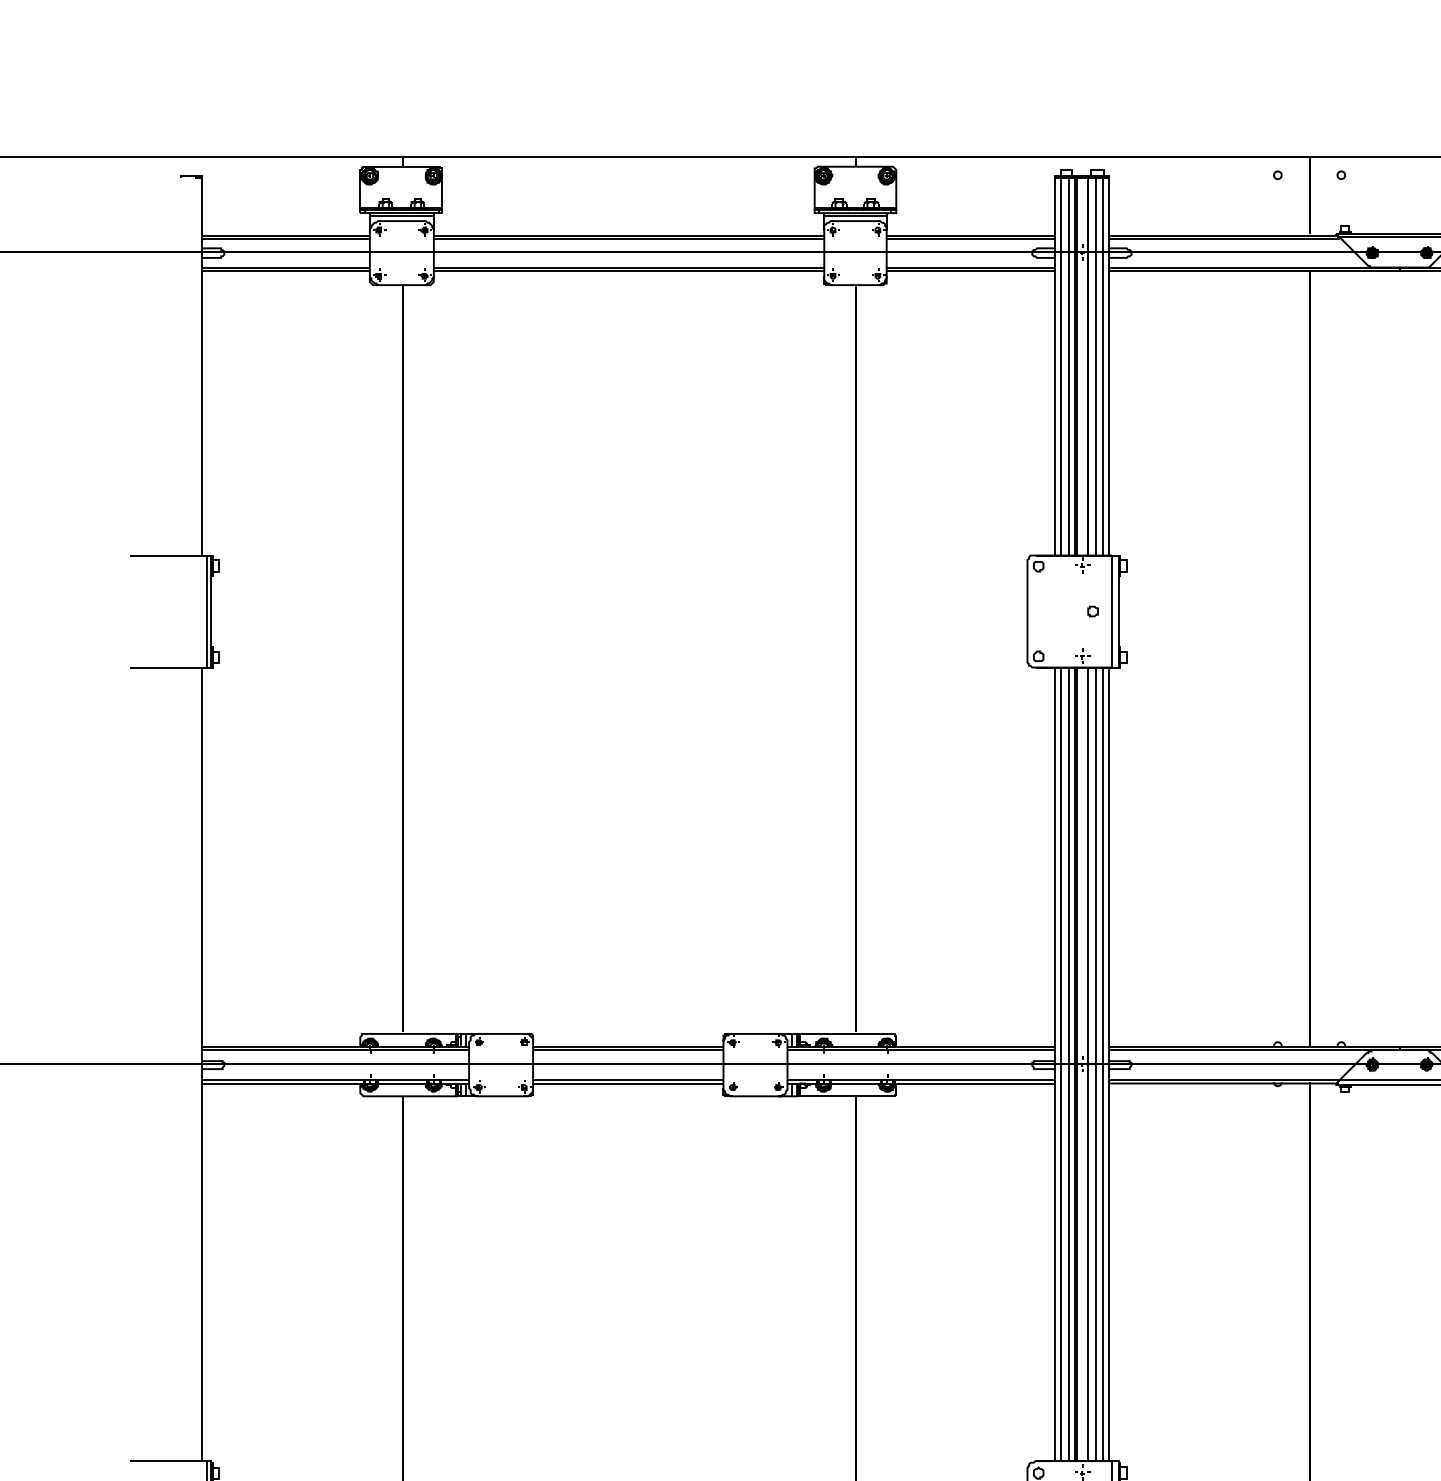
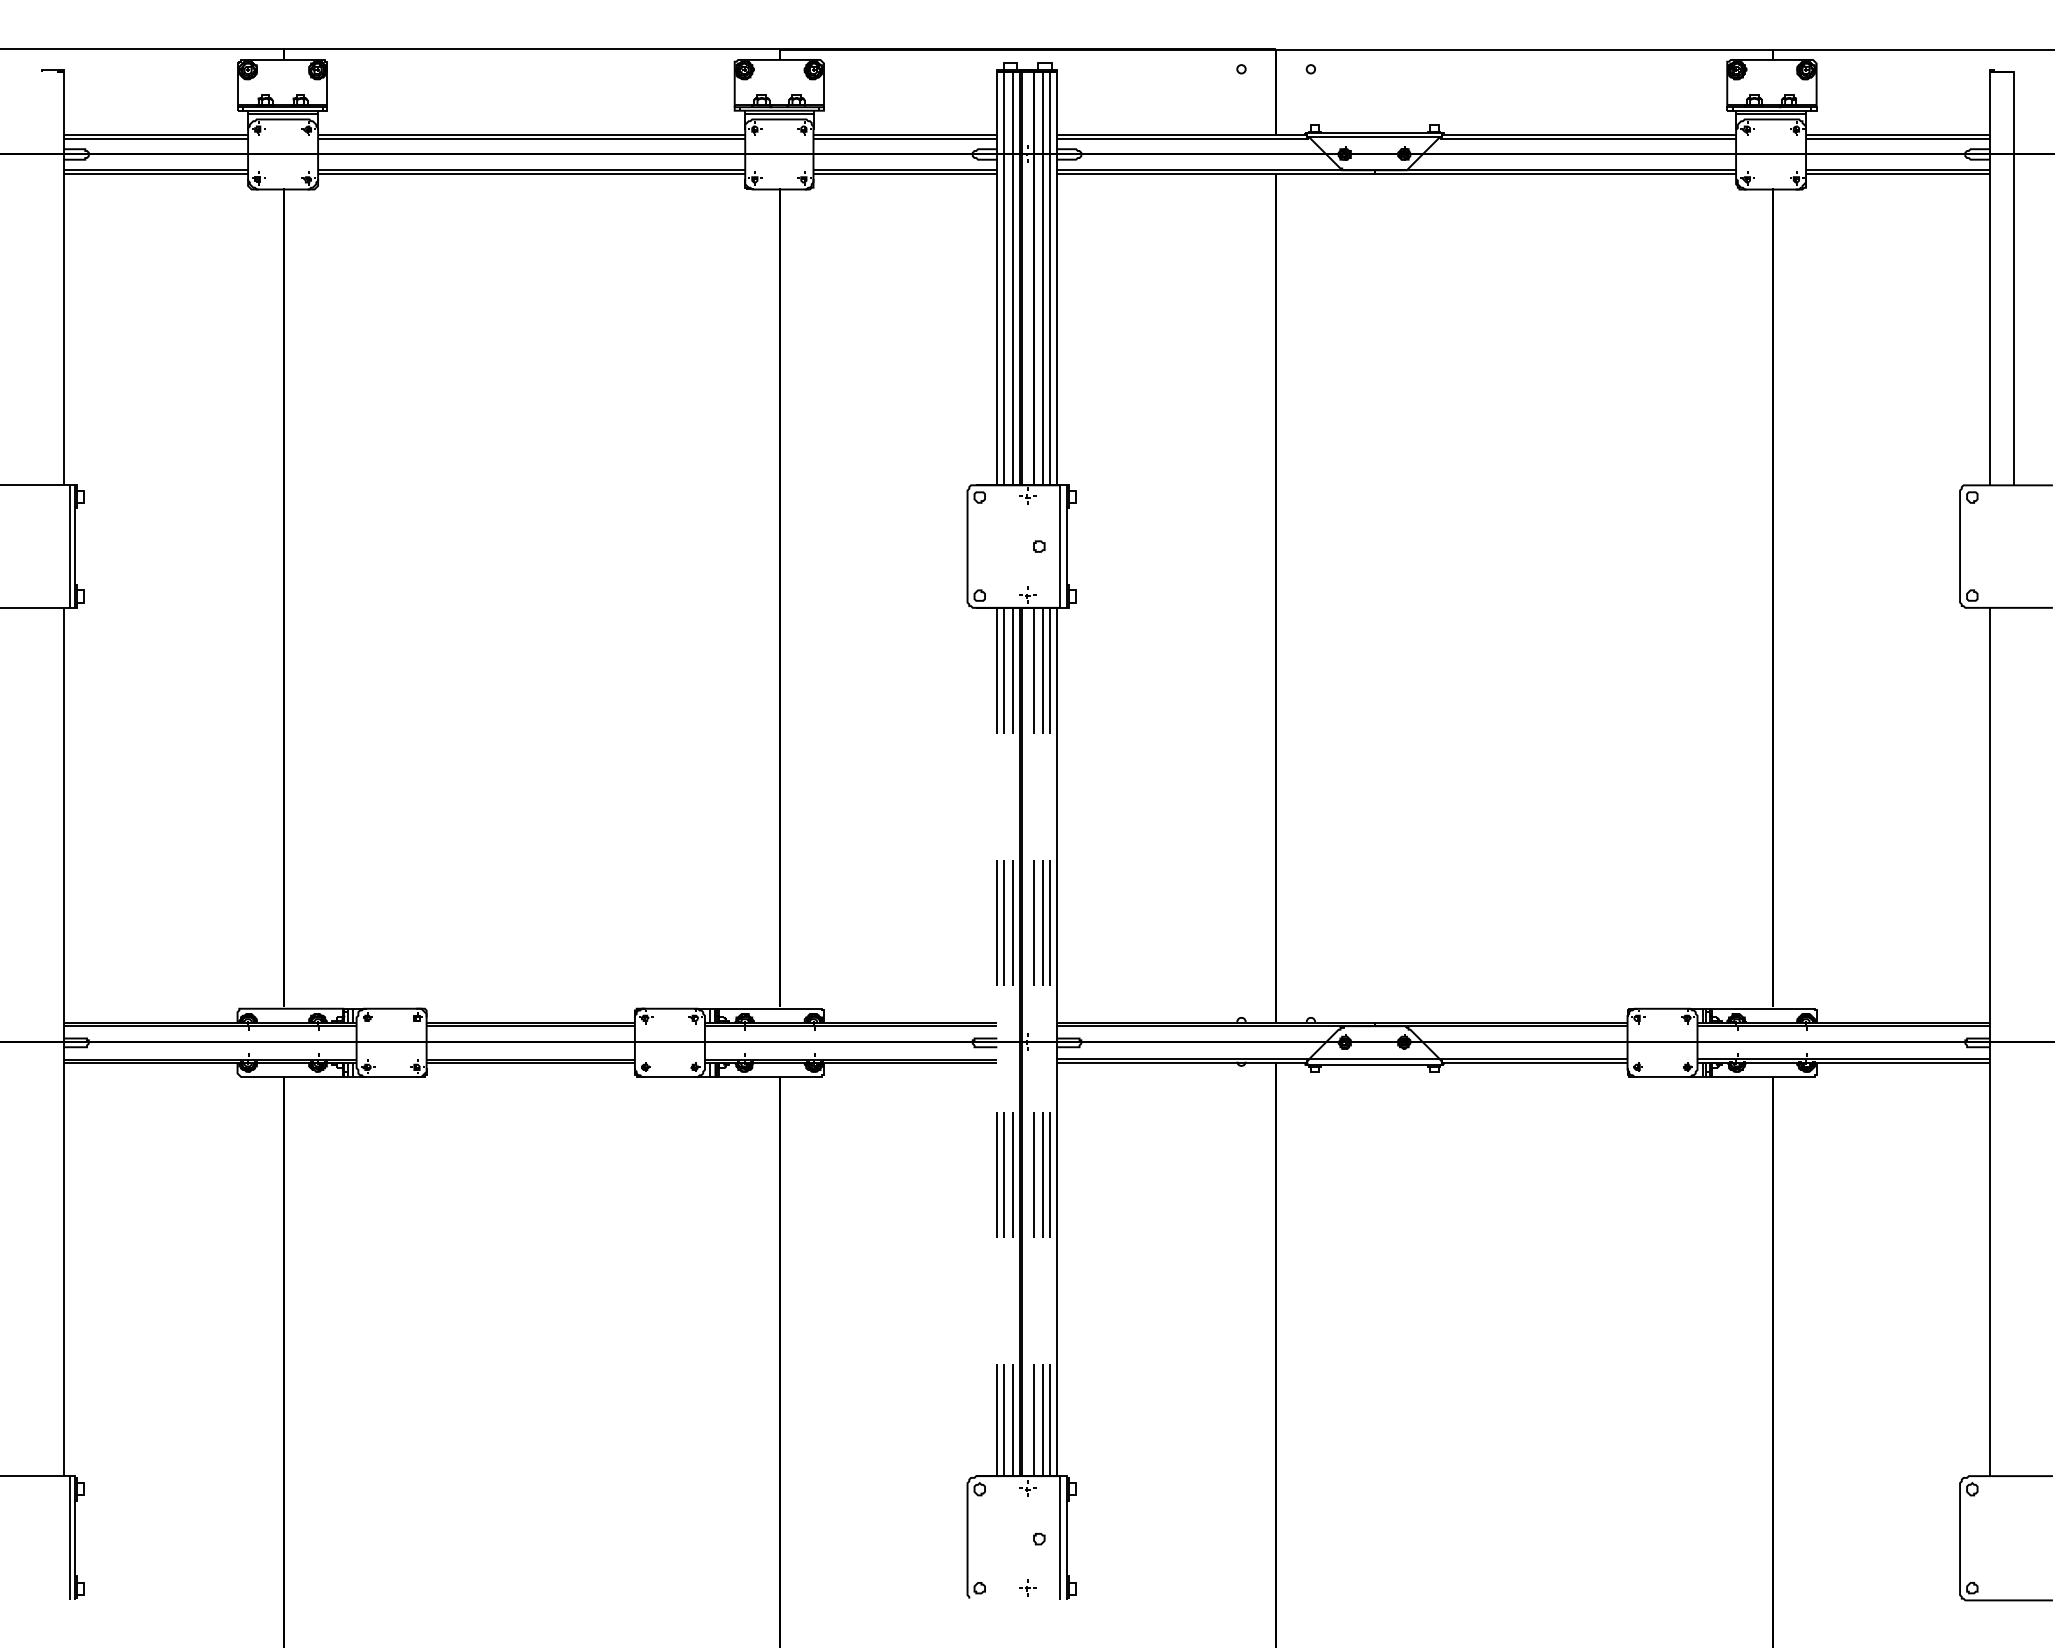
line: (1054, 1064) -> (997, 1042), solid -> dashed
line: (1061, 1064) -> (1004, 1042), solid -> dashed
line: (1069, 1064) -> (1013, 1042), solid -> dashed
line: (1088, 1064) -> (1034, 1042), solid -> dashed
line: (1095, 1064) -> (1042, 1042), solid -> dashed
line: (1102, 1064) -> (1049, 1042), solid -> dashed

